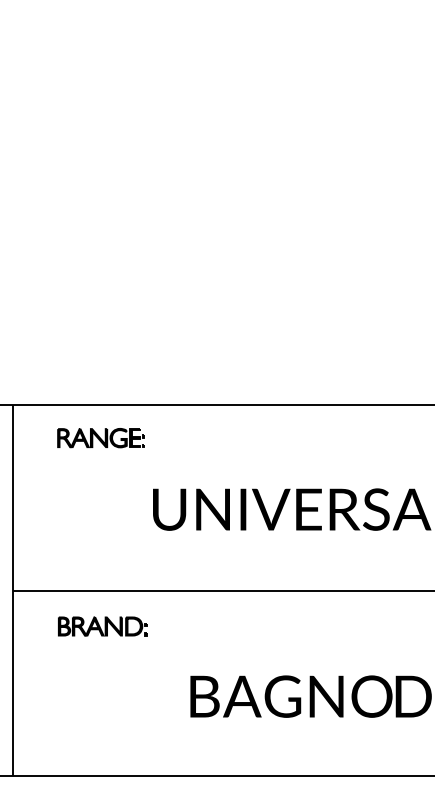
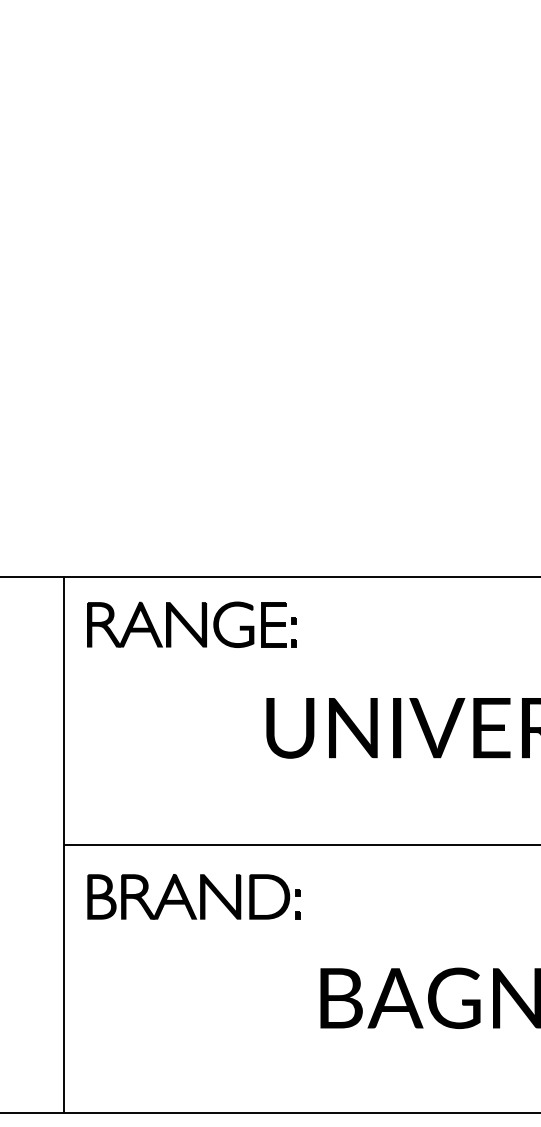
part: (100, 437) -> (190, 623), size x1.67
part: (102, 626) -> (193, 896), size x1.67

